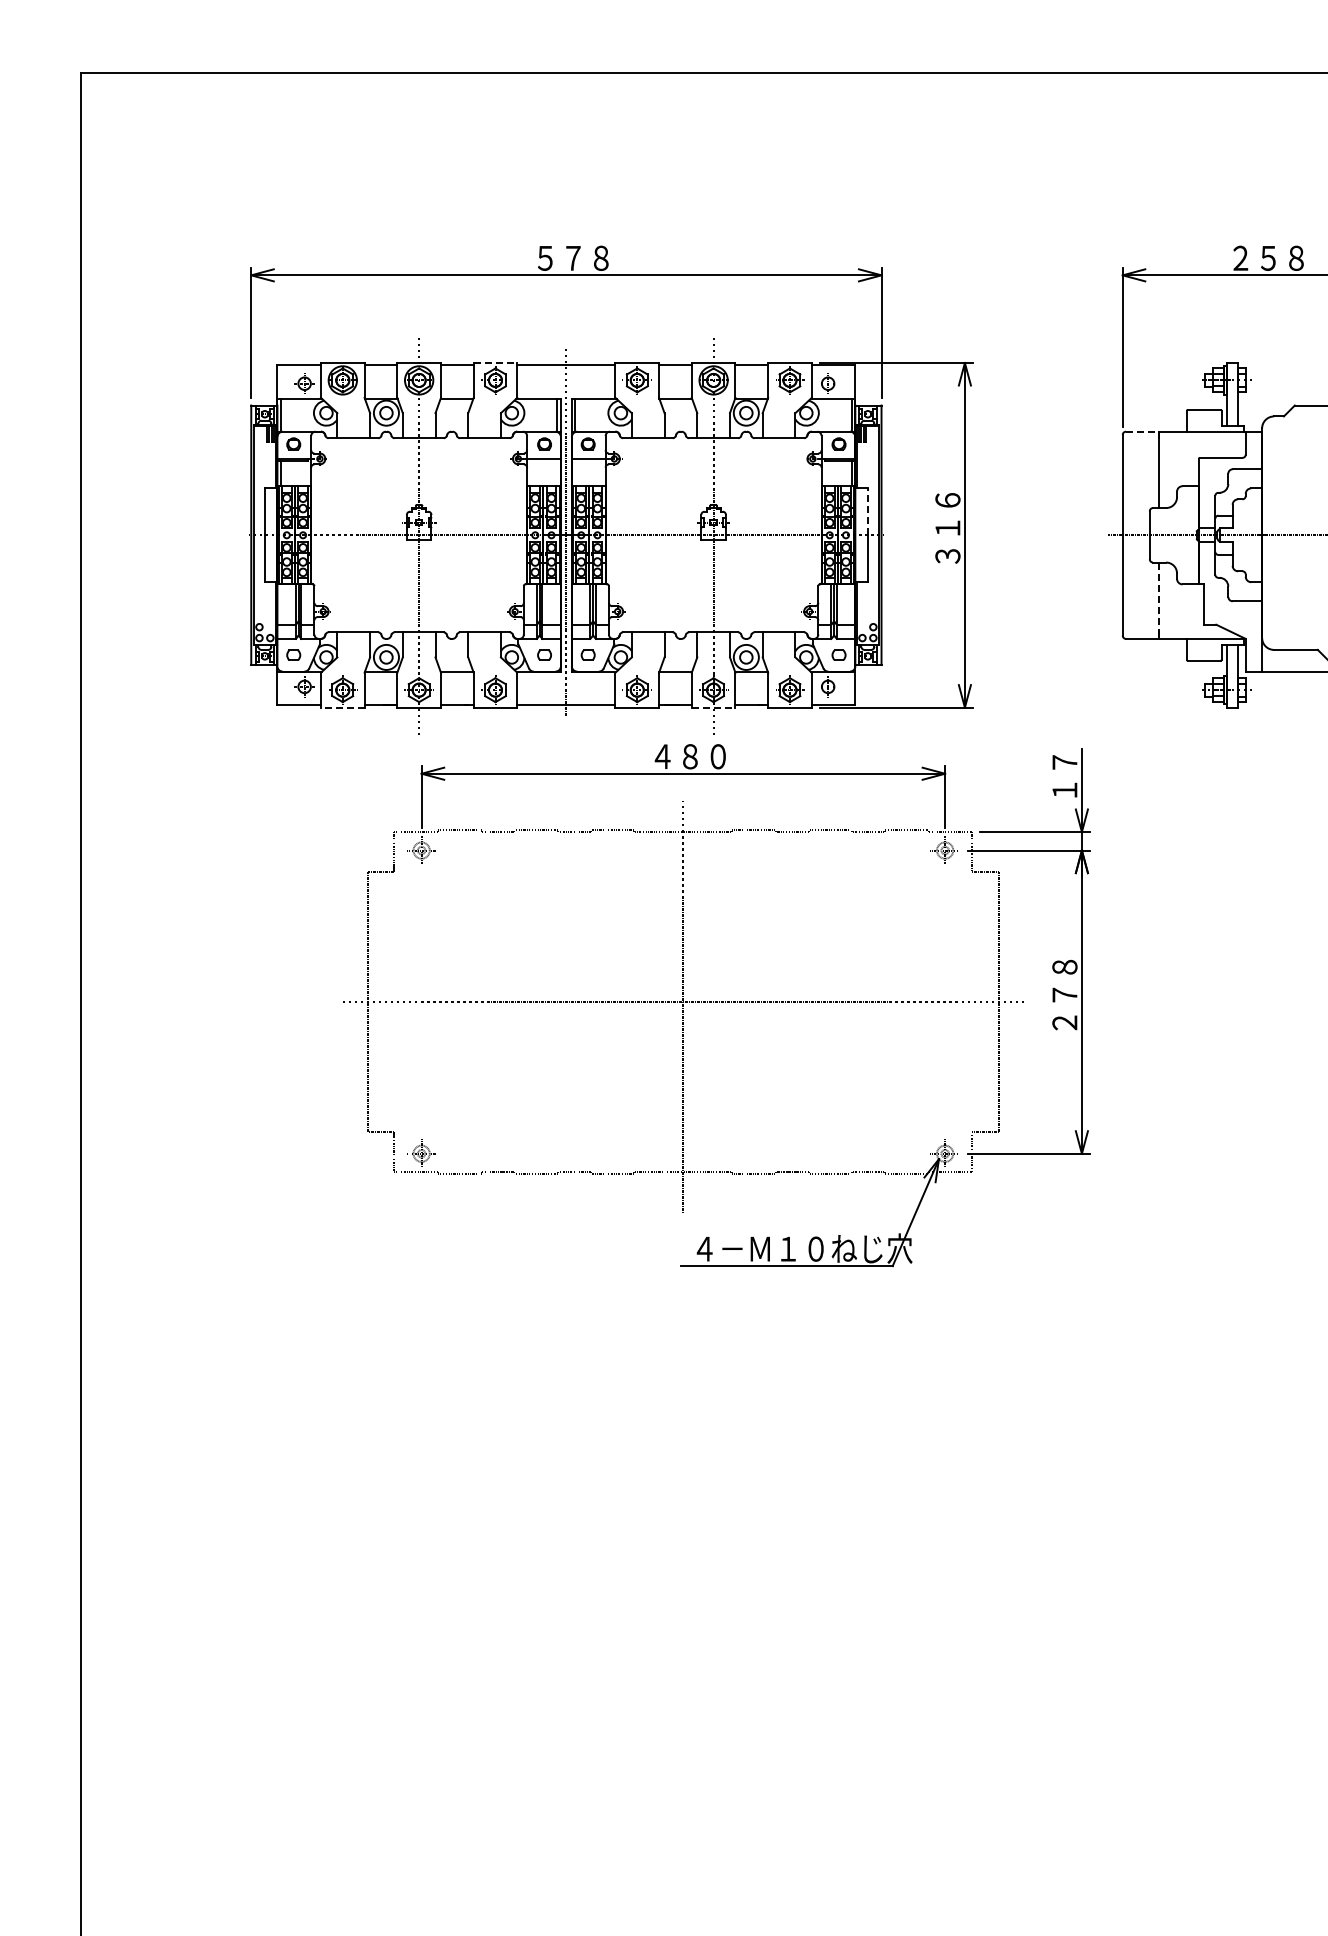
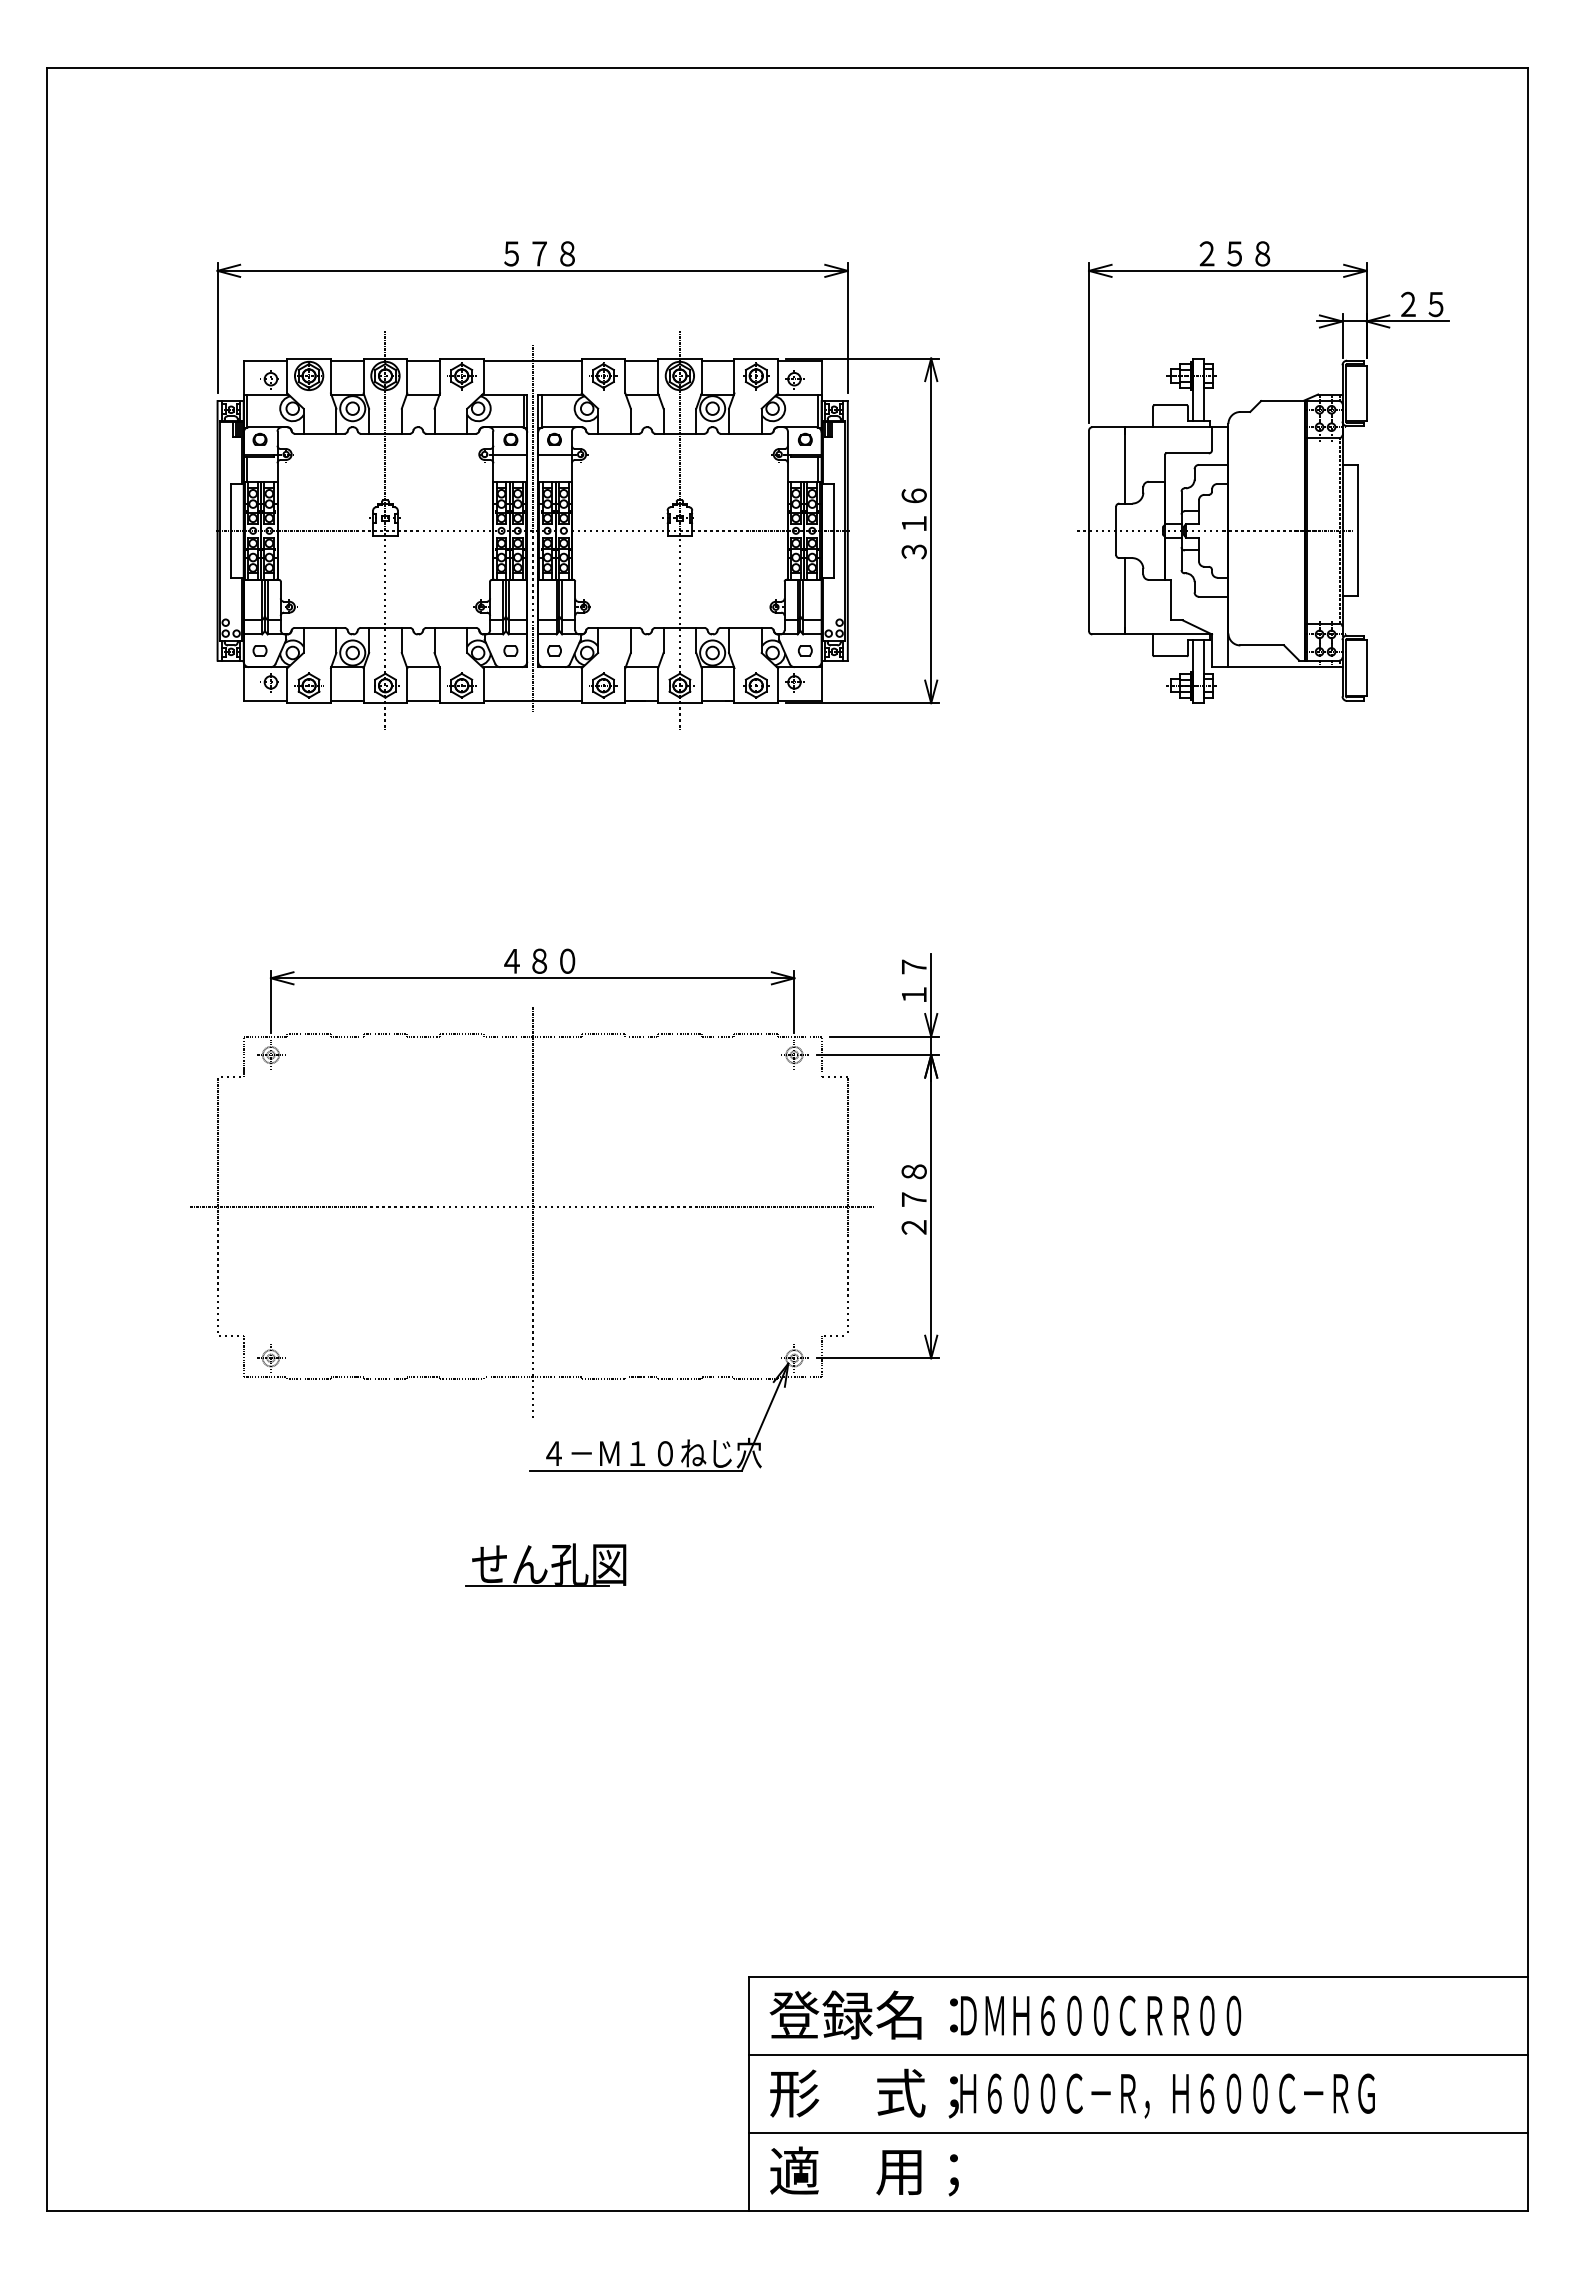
line: (495, 362) -> (461, 358), dashed -> solid
line: (1143, 431) -> (1109, 427), dashed -> solid
line: (868, 510) -> (834, 506), dashed -> solid
line: (1158, 600) -> (1124, 596), dashed -> solid
line: (343, 707) -> (309, 703), dashed -> solid
line: (713, 707) -> (679, 703), dashed -> solid
part: (715, 1004) -> (564, 1209), moved
part: (579, 1568) -> (545, 1564), added

